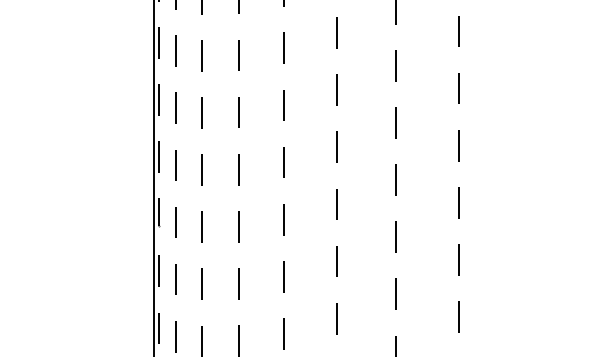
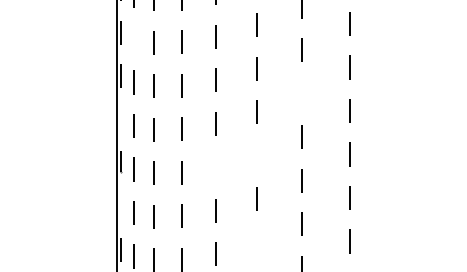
line: (175, 50) -> (133, 38), removed
line: (395, 122) -> (301, 93), removed
line: (159, 156) -> (121, 119), removed
line: (336, 204) -> (256, 155), removed
line: (282, 218) -> (215, 166), removed
line: (159, 271) -> (121, 206), removed
line: (336, 318) -> (256, 242), removed

